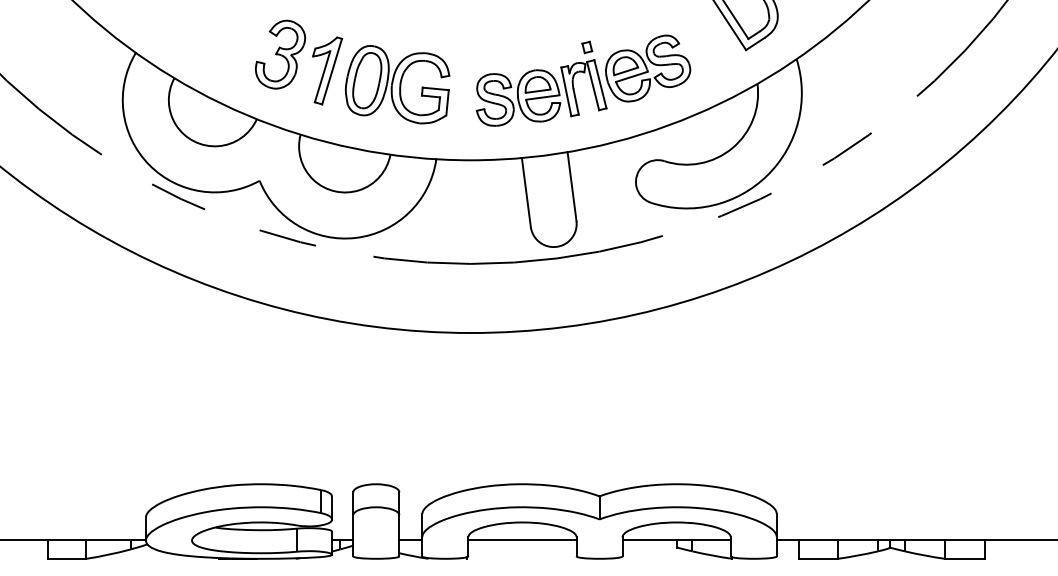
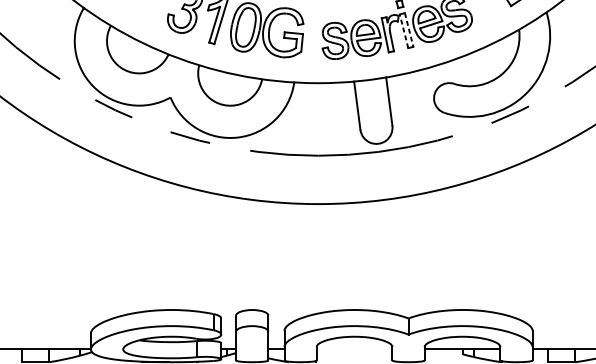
line: (600, 84) -> (409, 30), solid -> dashed
line: (593, 86) -> (404, 31), solid -> dashed
line: (522, 540) -> (354, 349), removed

